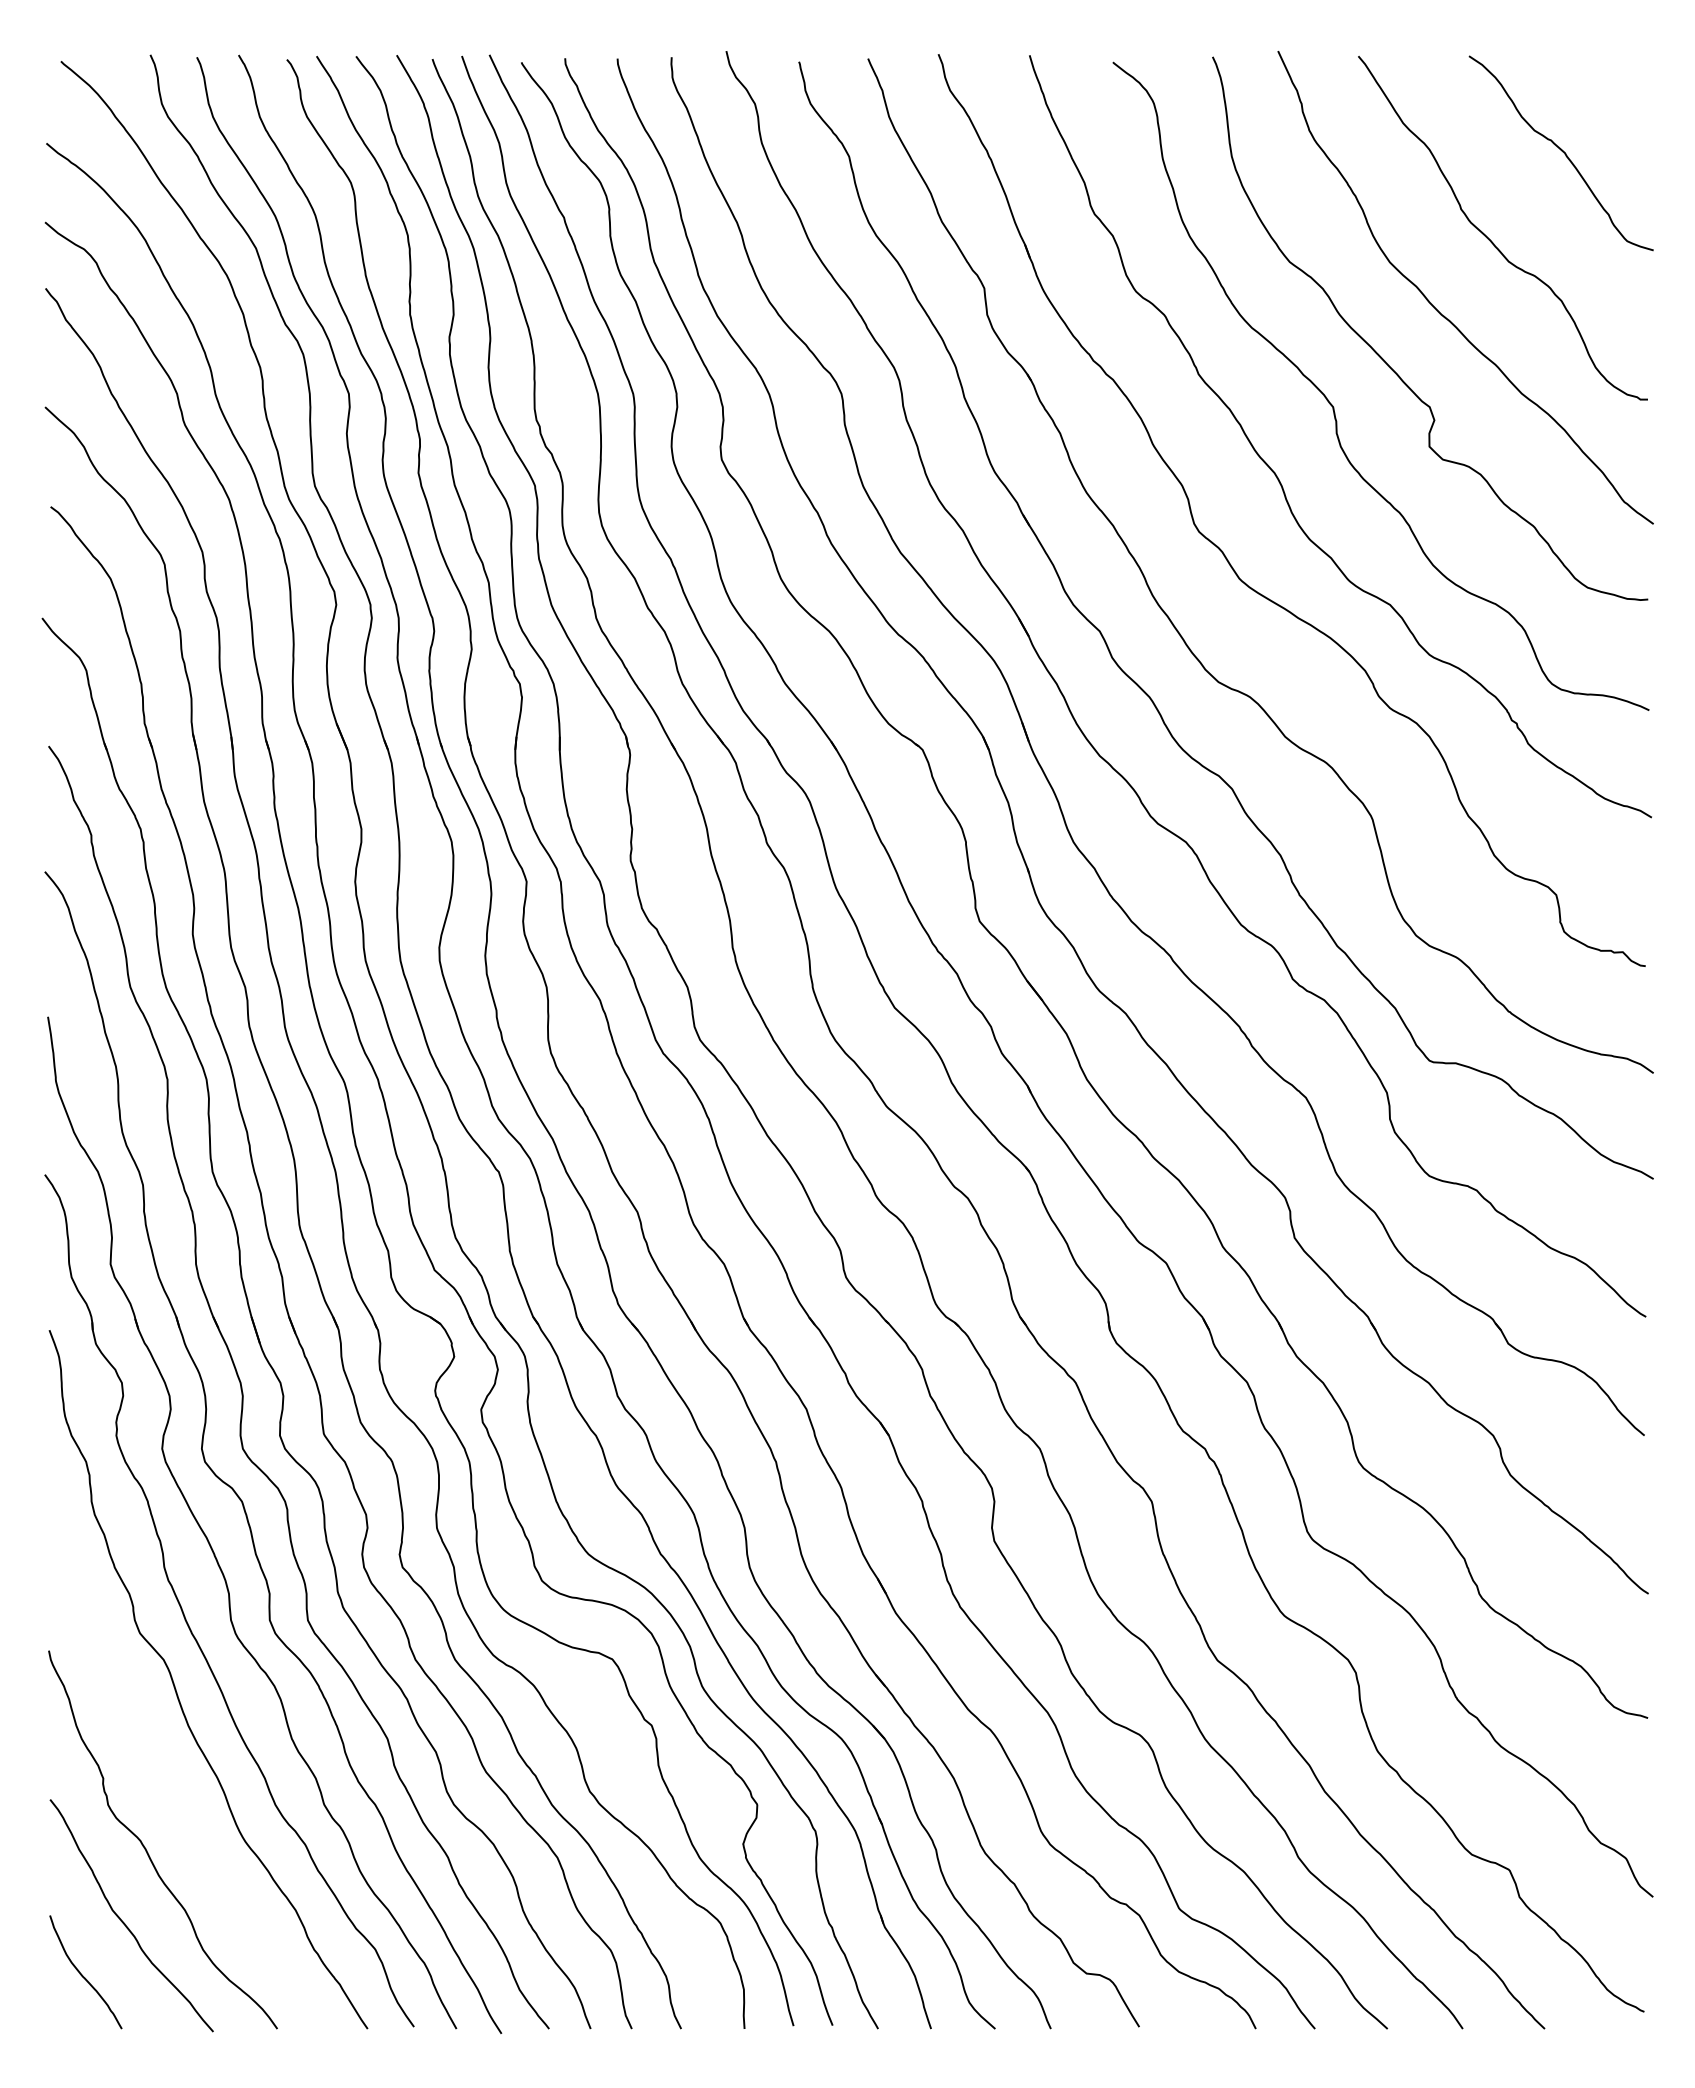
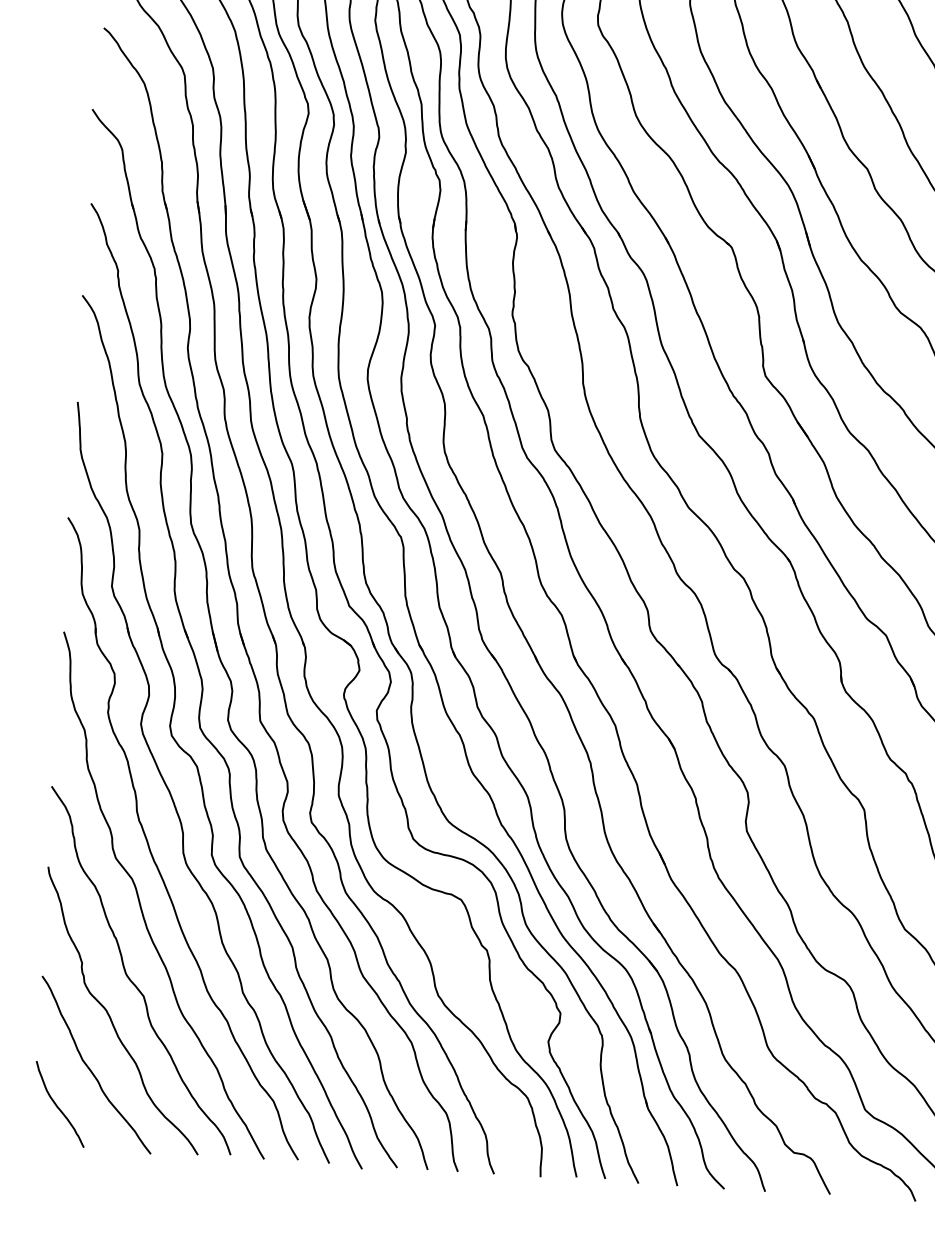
curve: (168, 1793) -> (129, 977), added

